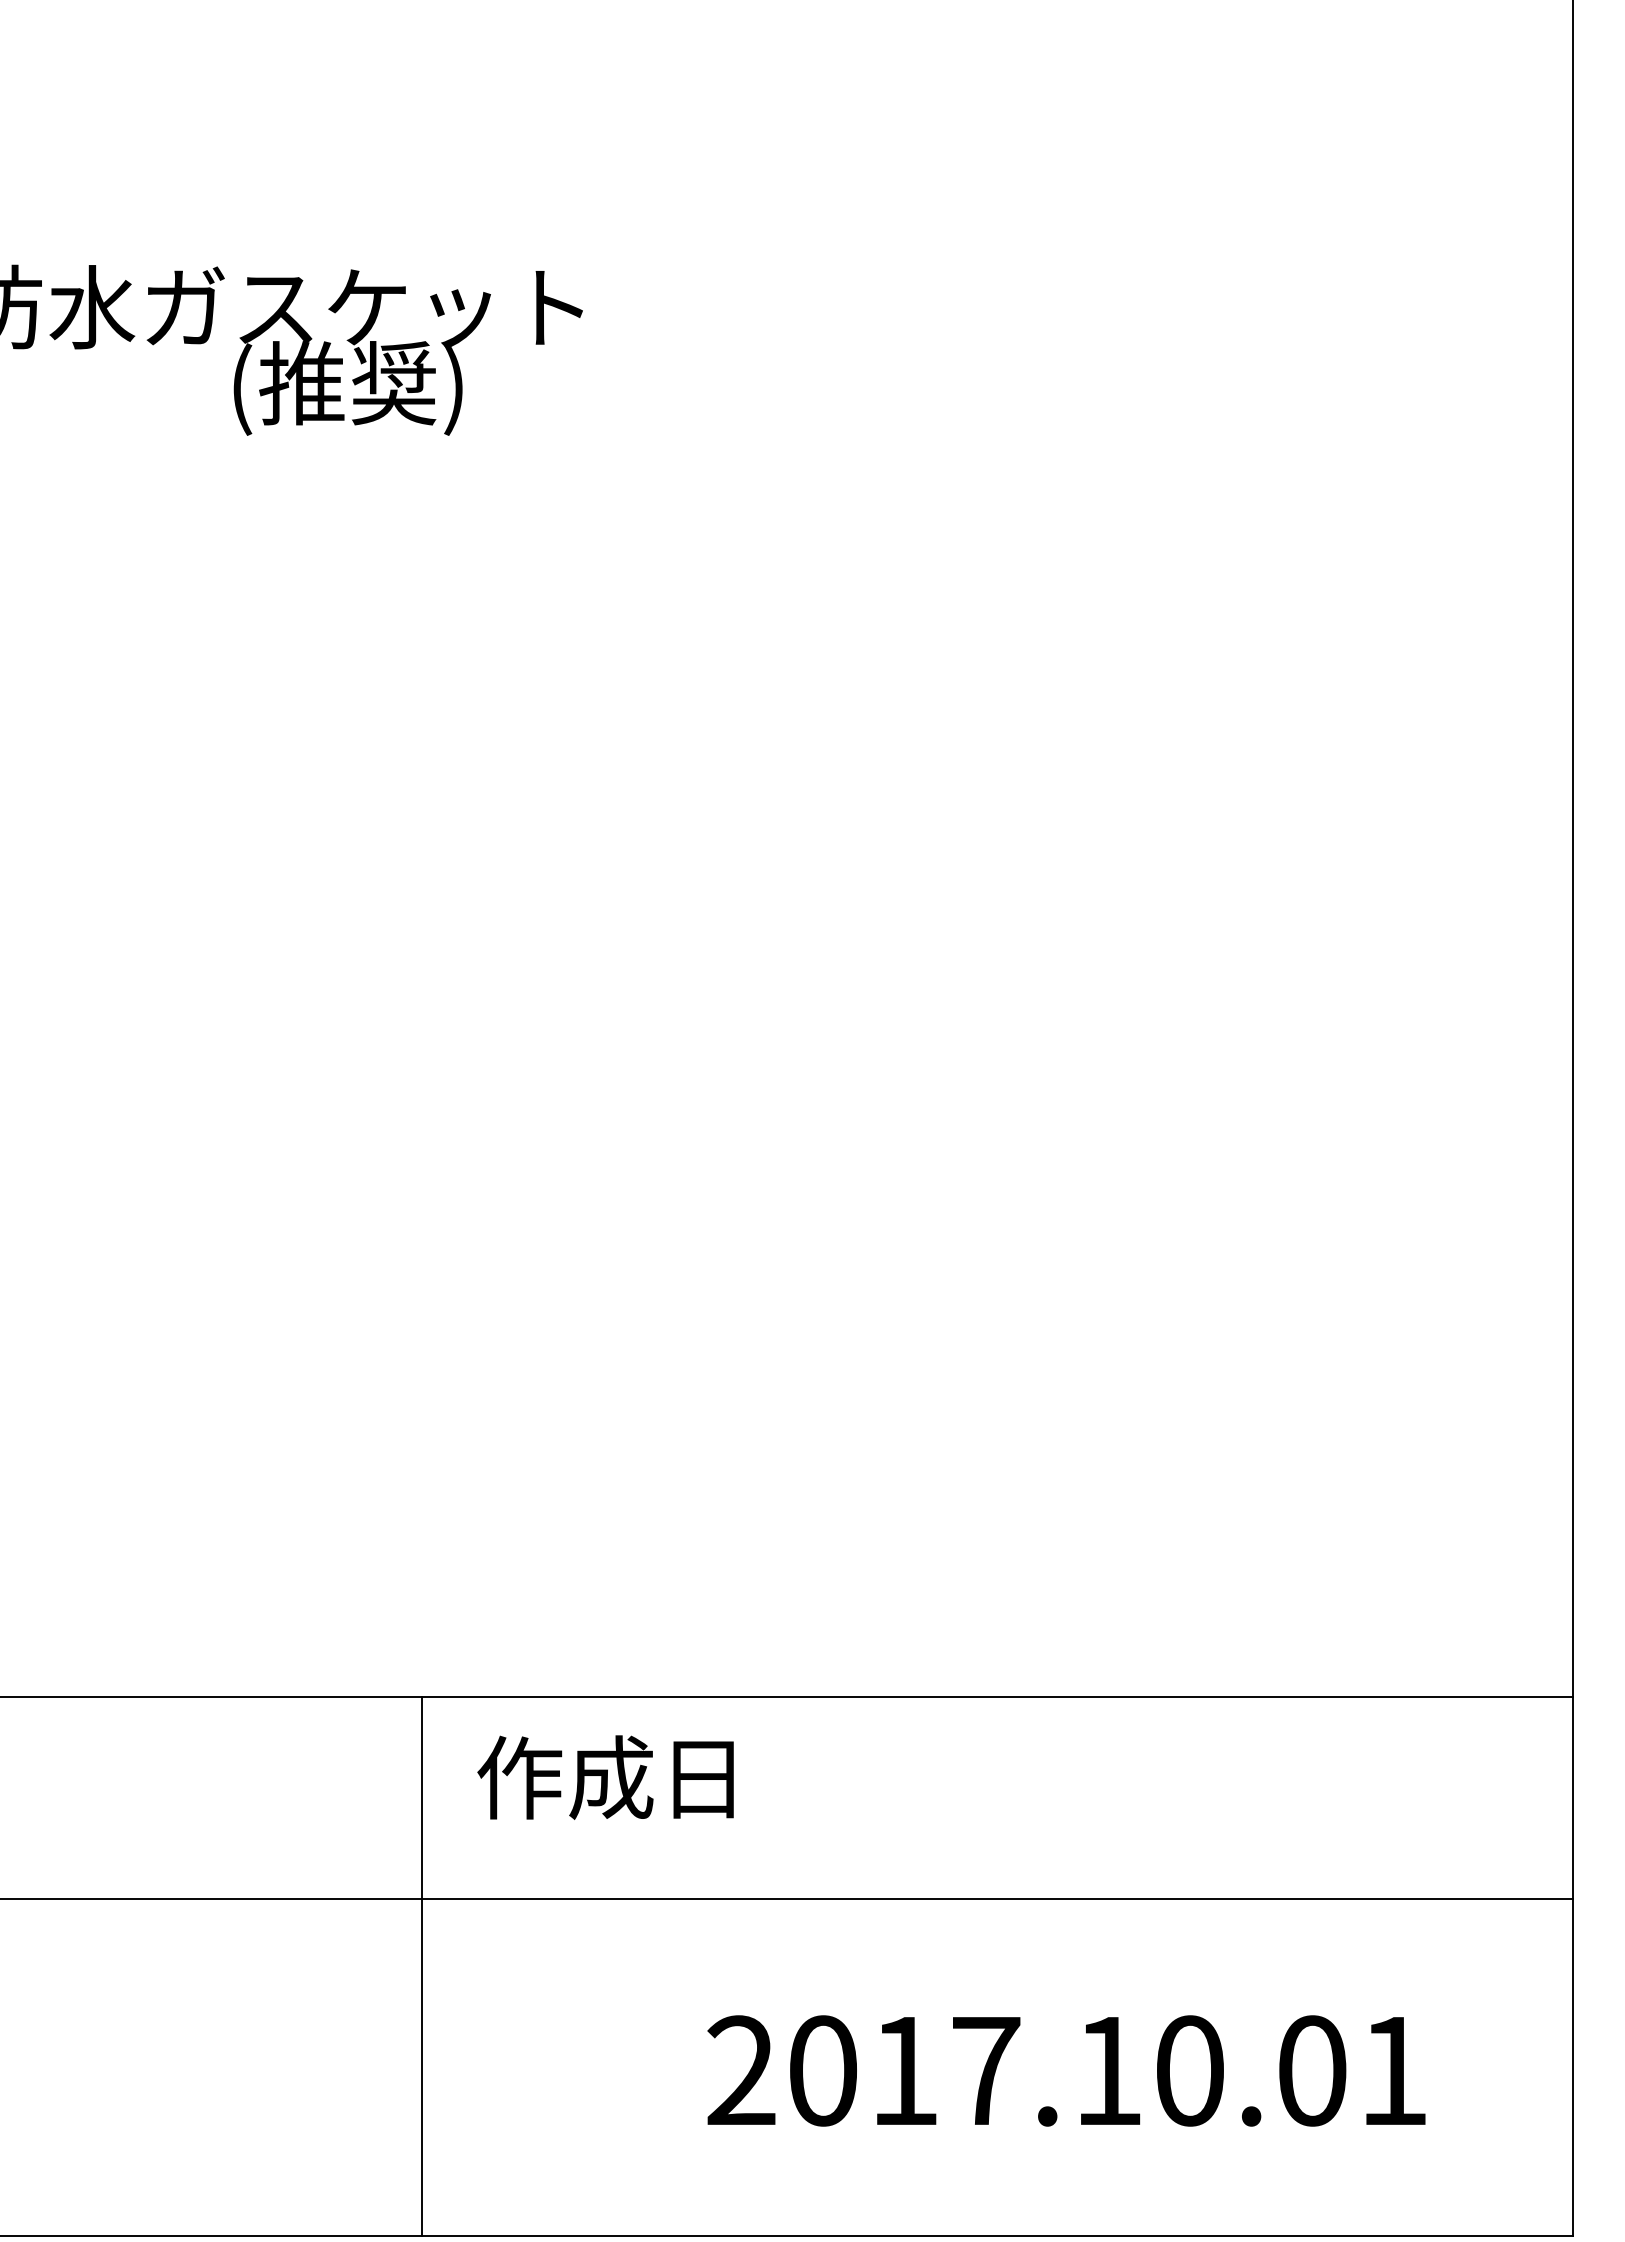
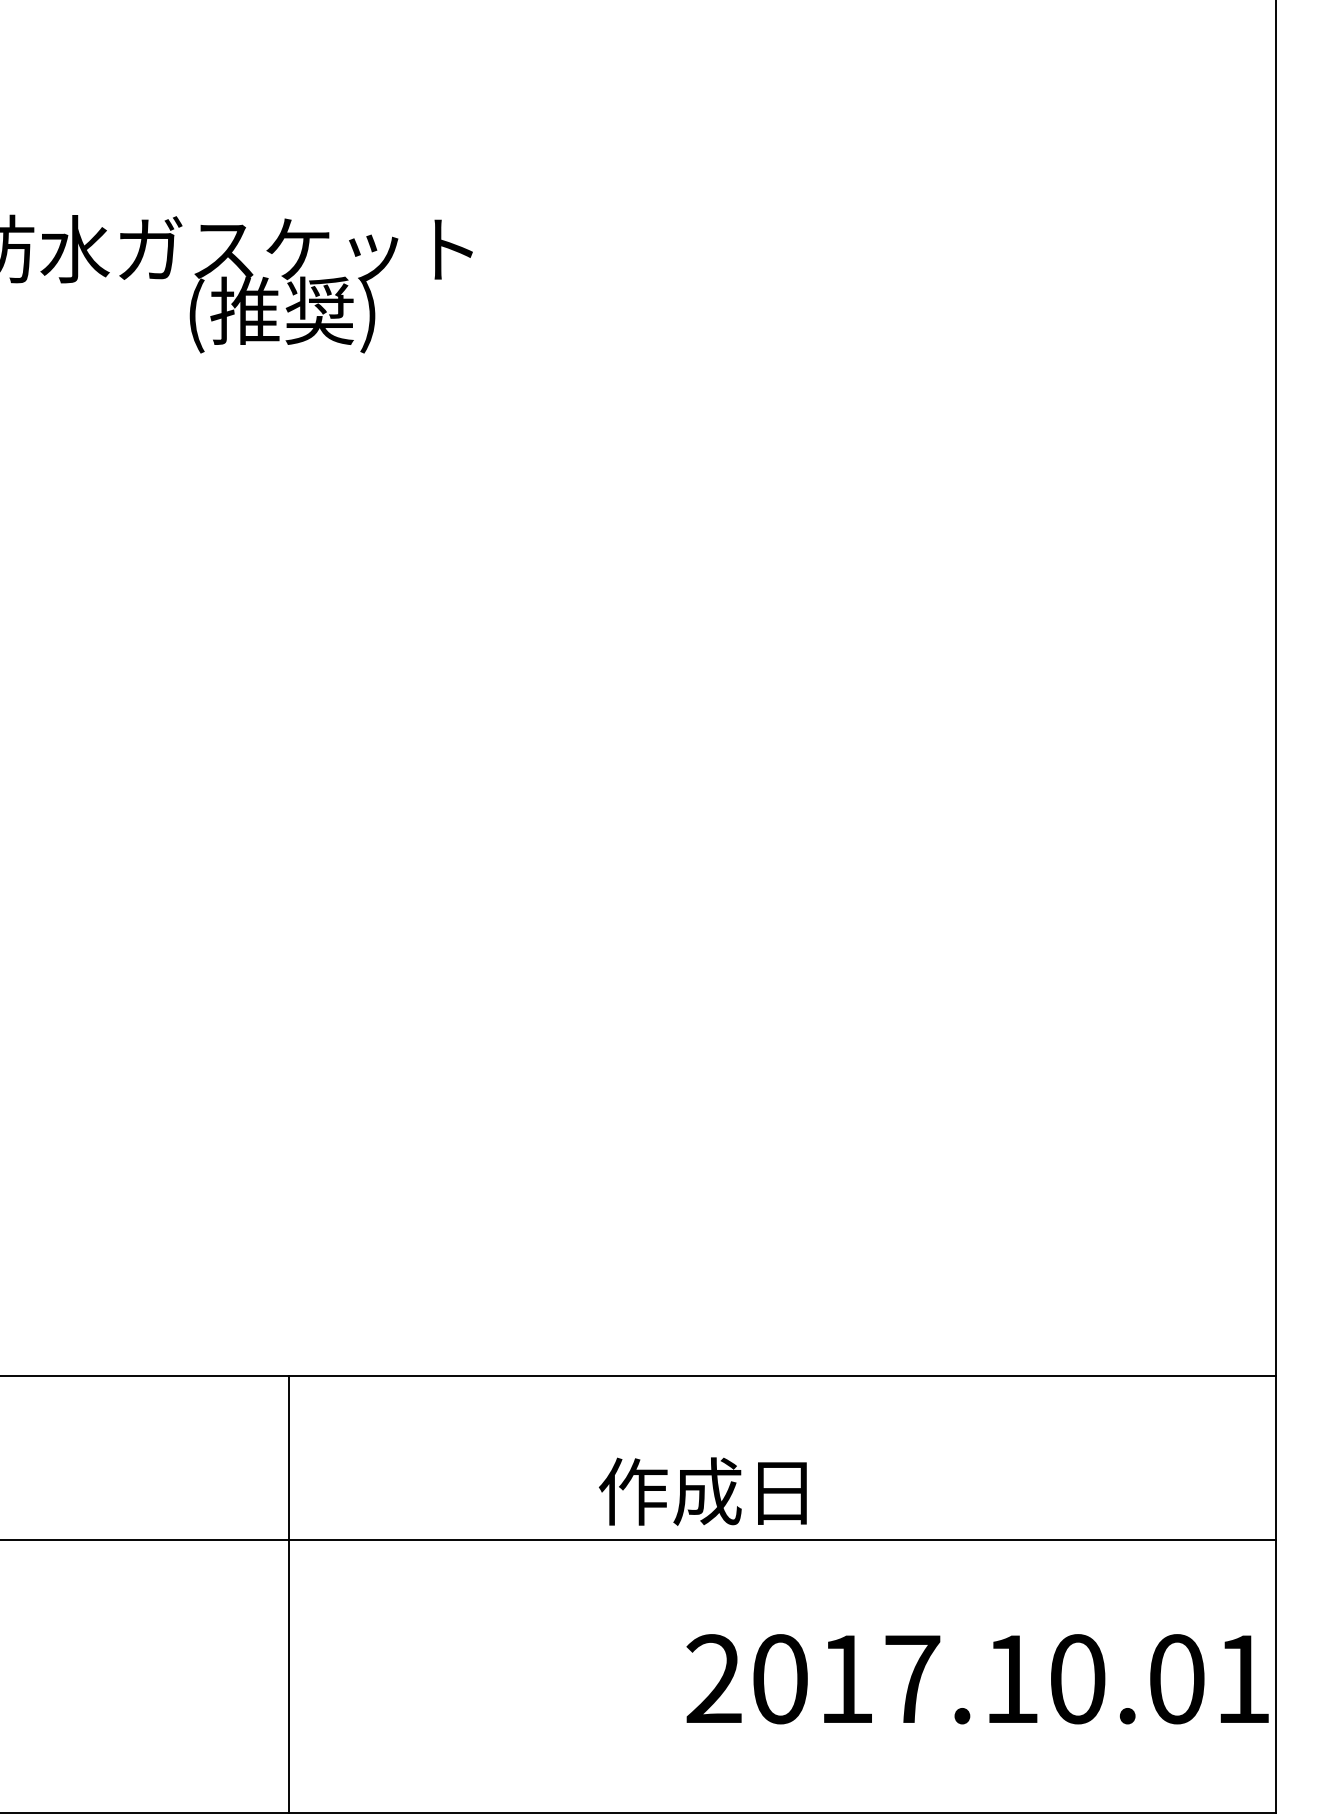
text: (605, 1777) -> (702, 1491), moved
line: (422, 1966) -> (289, 1594), moved
text: (1066, 2070) -> (977, 1678), moved

